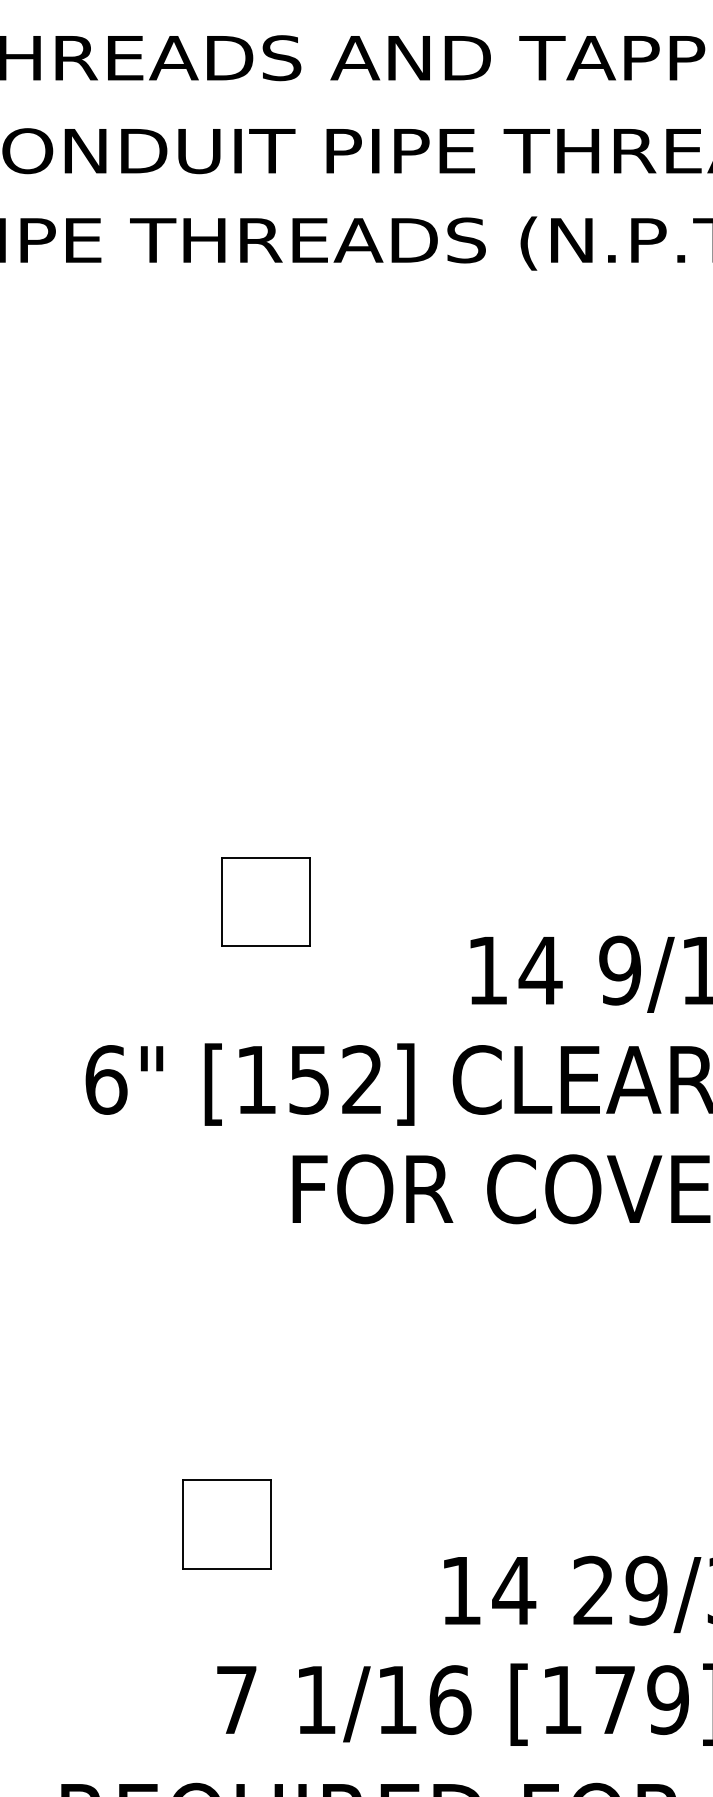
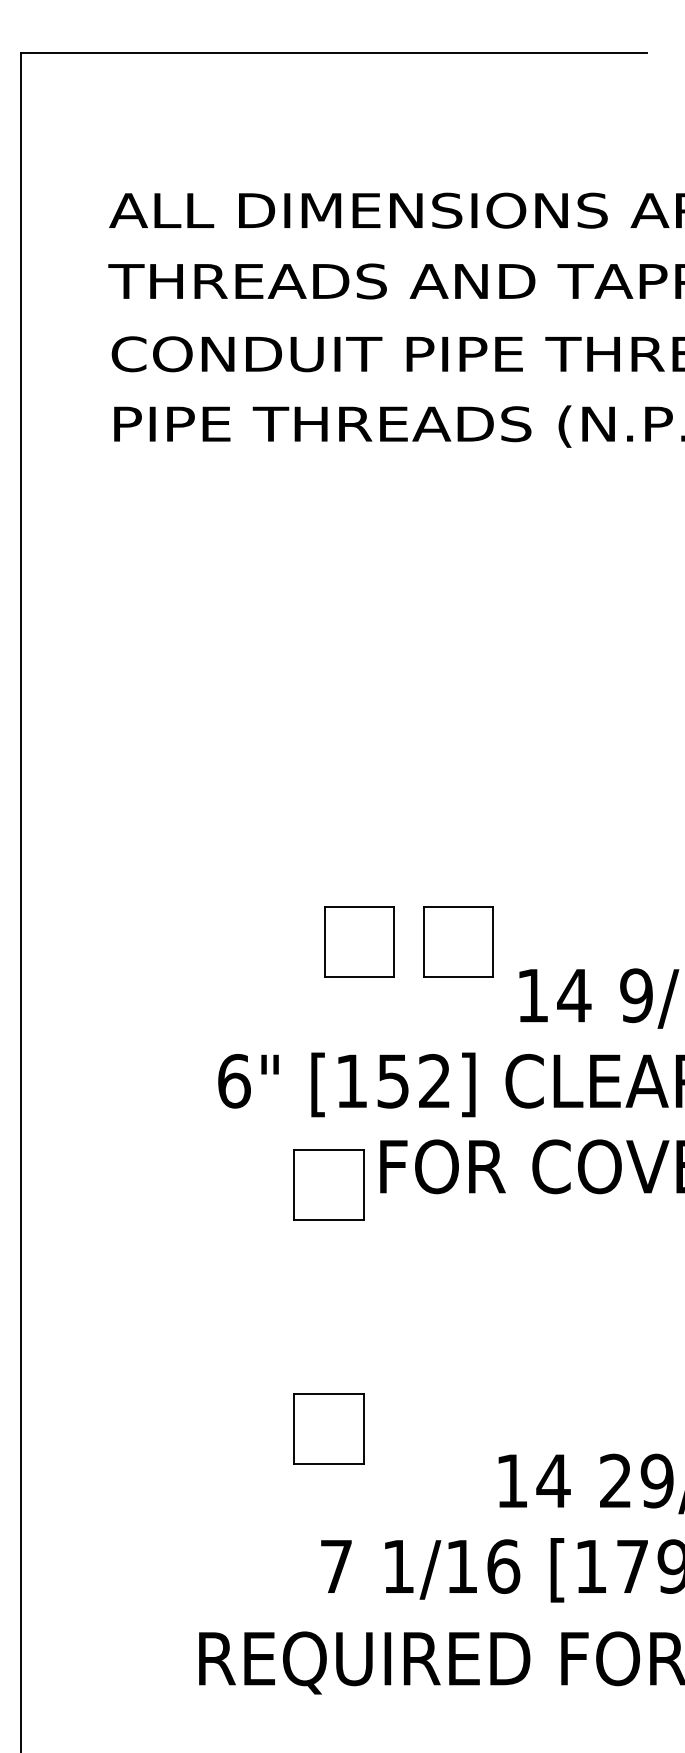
part: (392, 901) -> (458, 941), added
part: (226, 1211) -> (328, 1184), added

